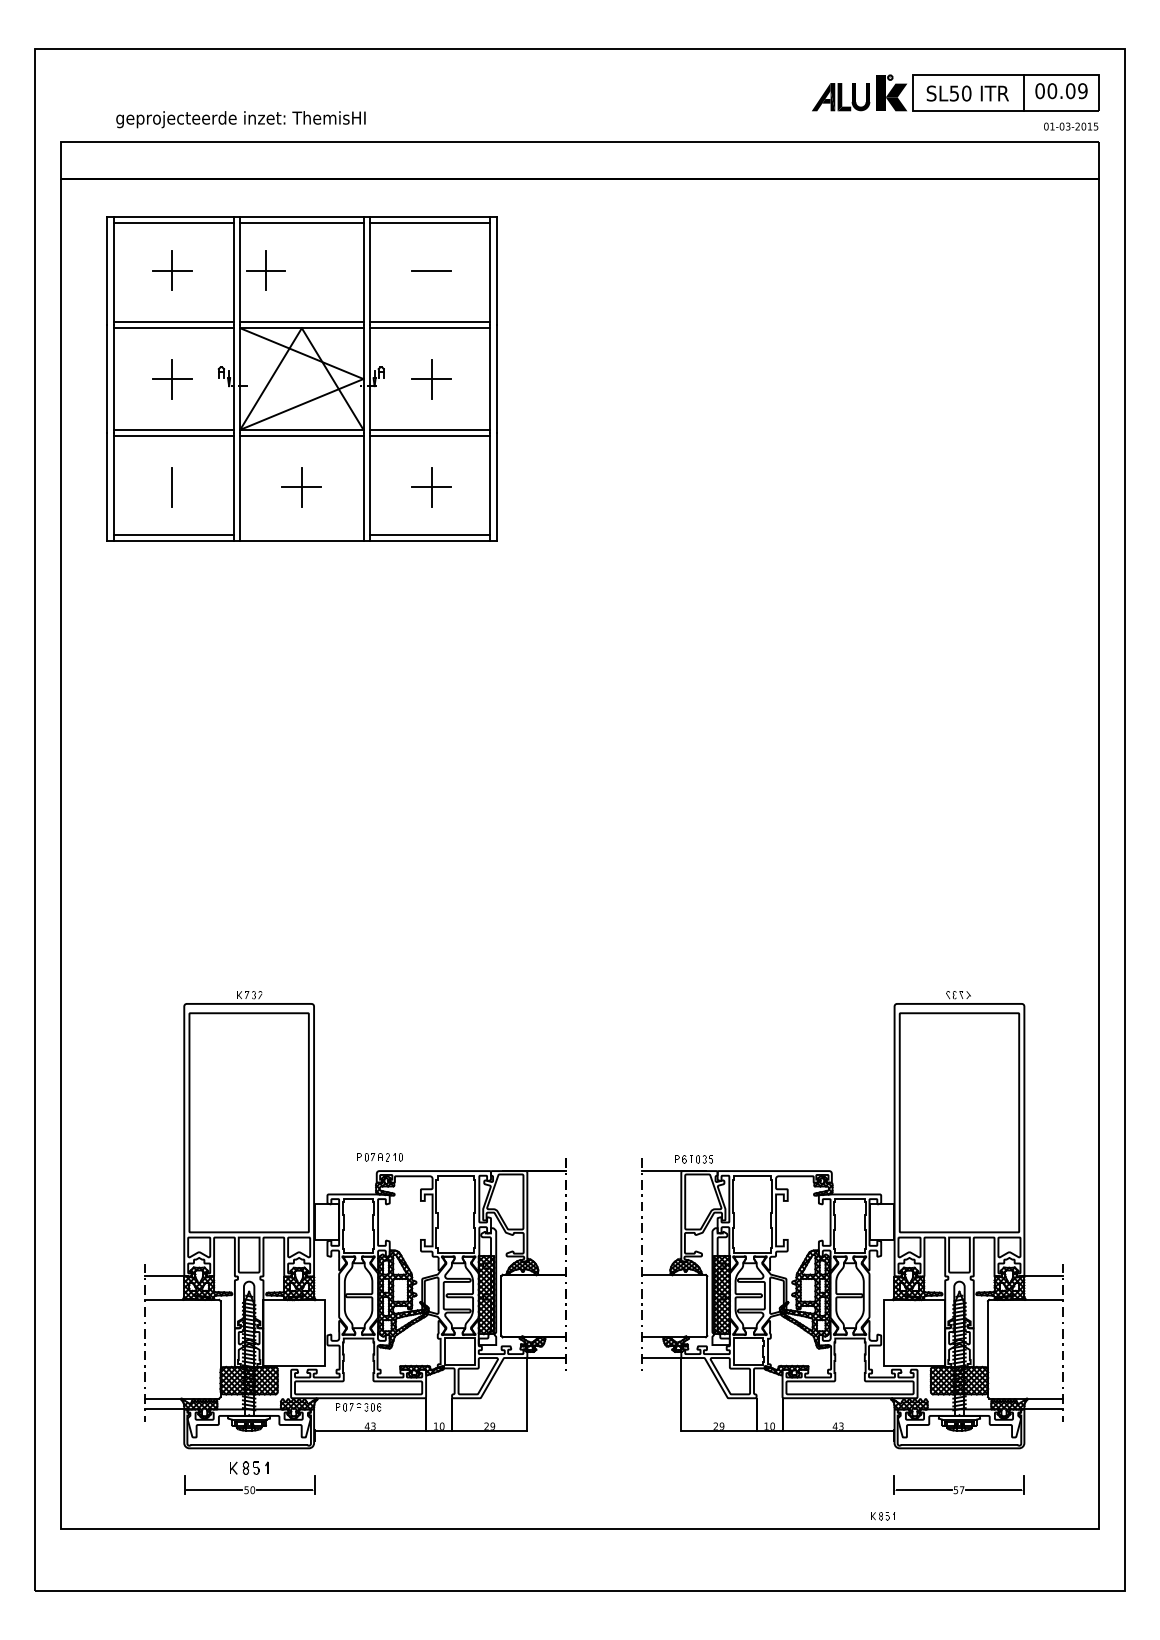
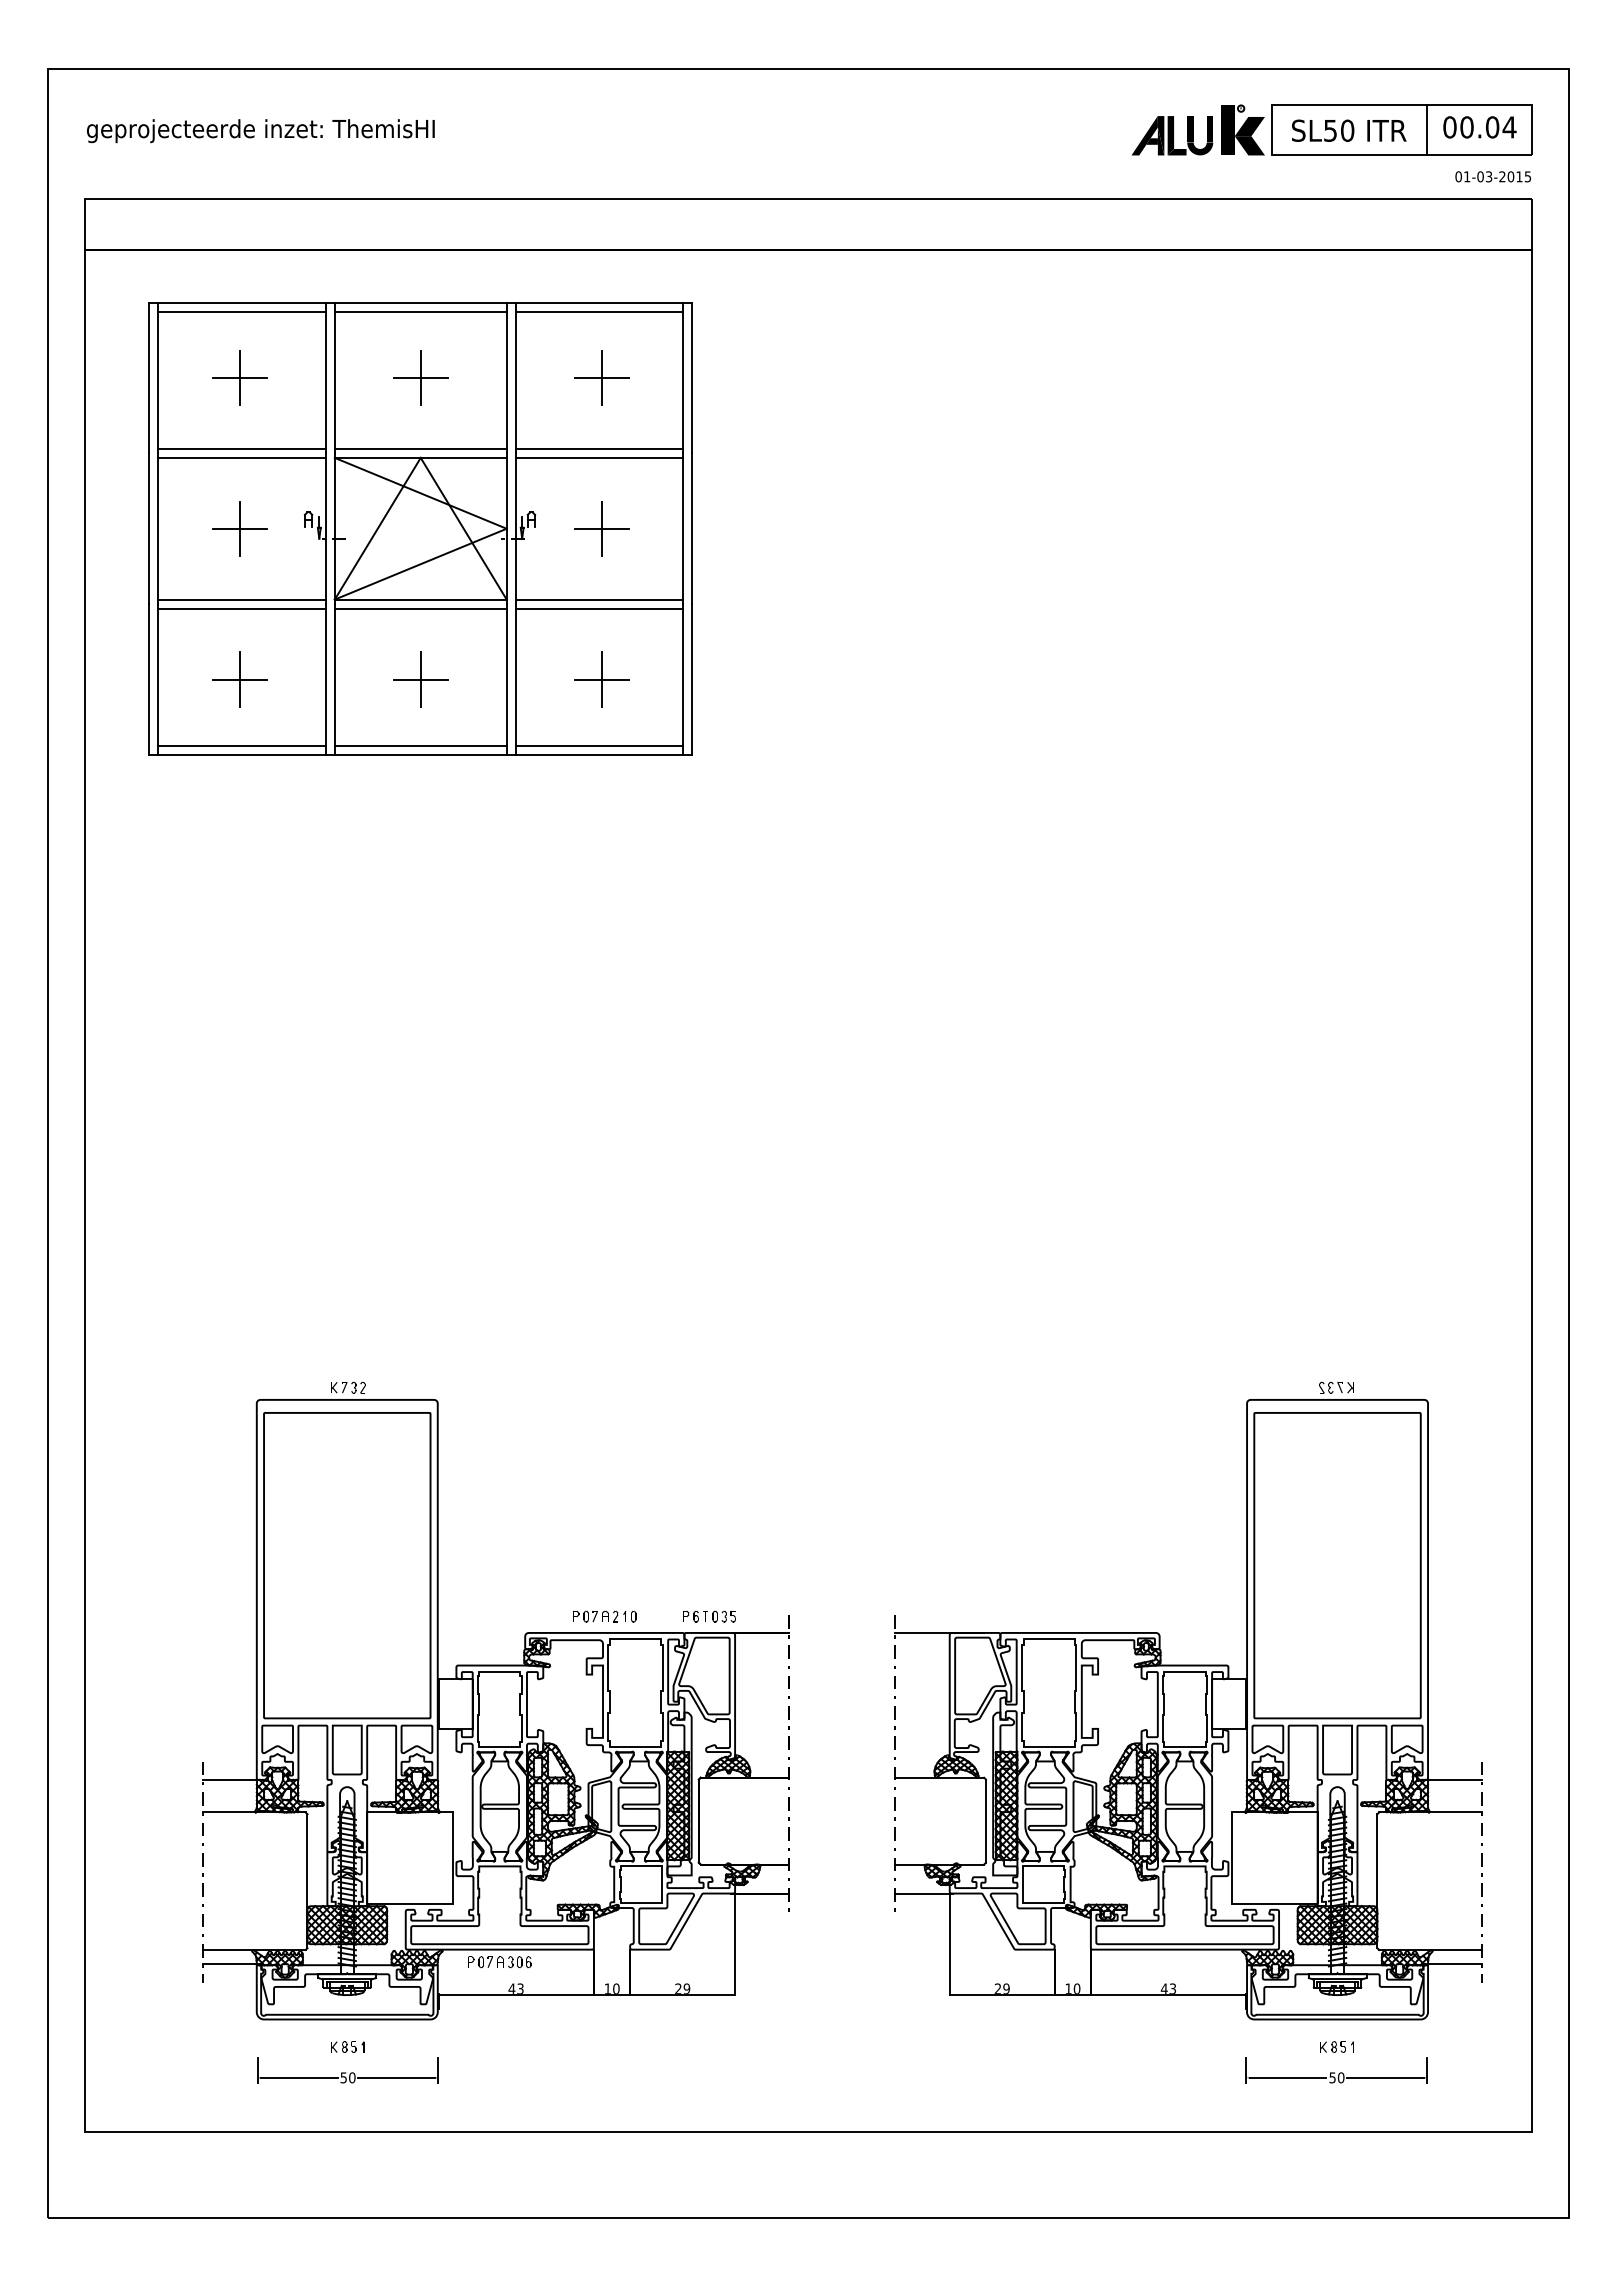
text: (1082, 91) -> (1509, 127), 00.09 -> 00.04
text: (240, 119) -> (260, 131), moved
part: (265, 270) -> (420, 377), moved
line: (431, 270) -> (601, 377), added
line: (171, 487) -> (239, 679), added
line: (301, 534) -> (420, 745), added
part: (379, 1157) -> (604, 1616), moved
part: (694, 1159) -> (709, 1616), moved
part: (249, 1467) -> (347, 2046), size x0.62
text: (961, 1489) -> (1340, 2077), 57 -> 50
part: (882, 1515) -> (1336, 2046), moved

